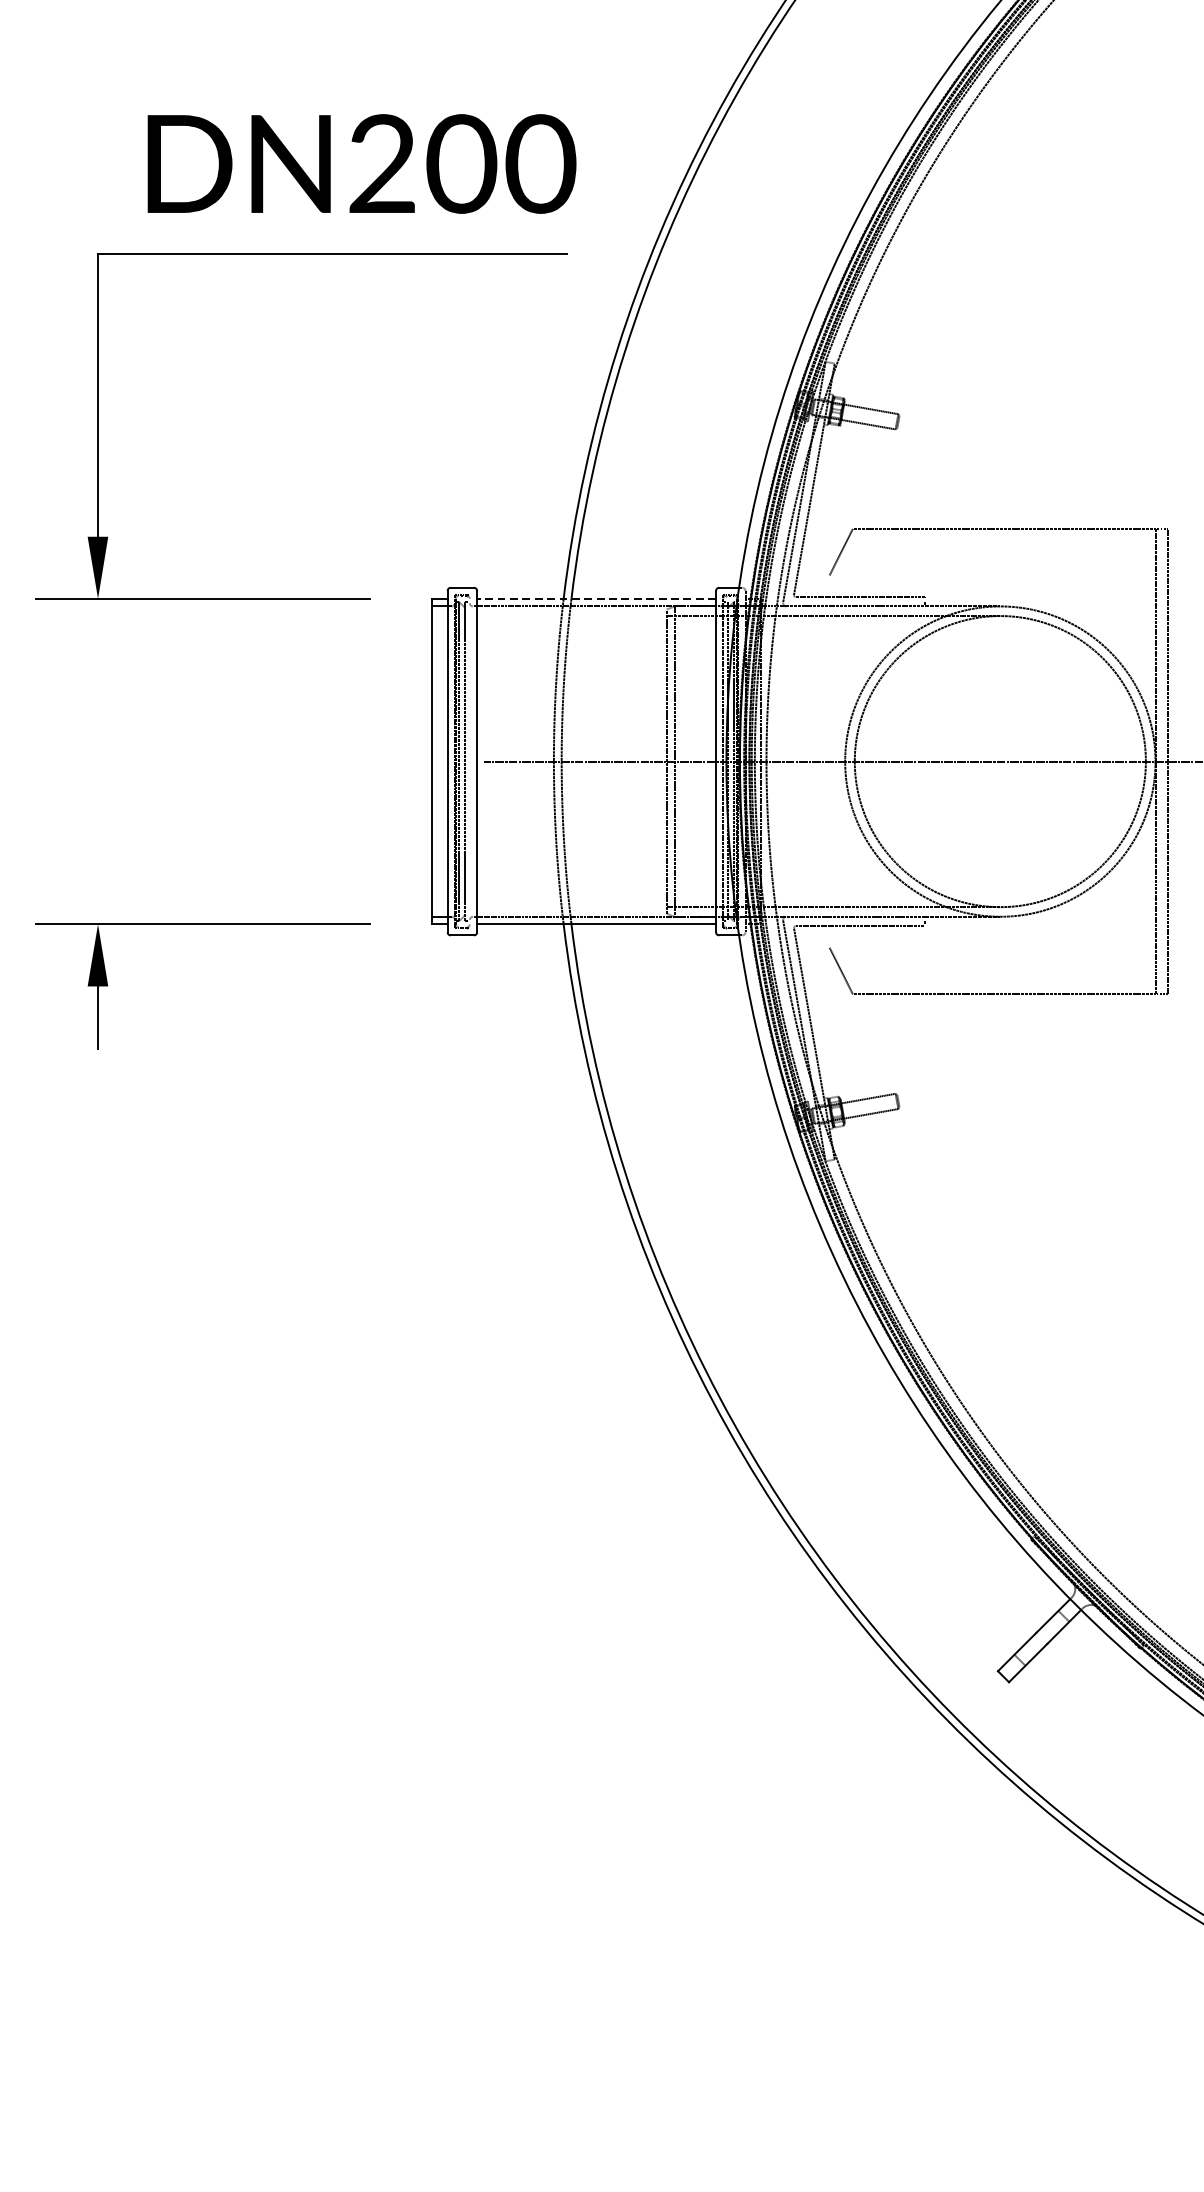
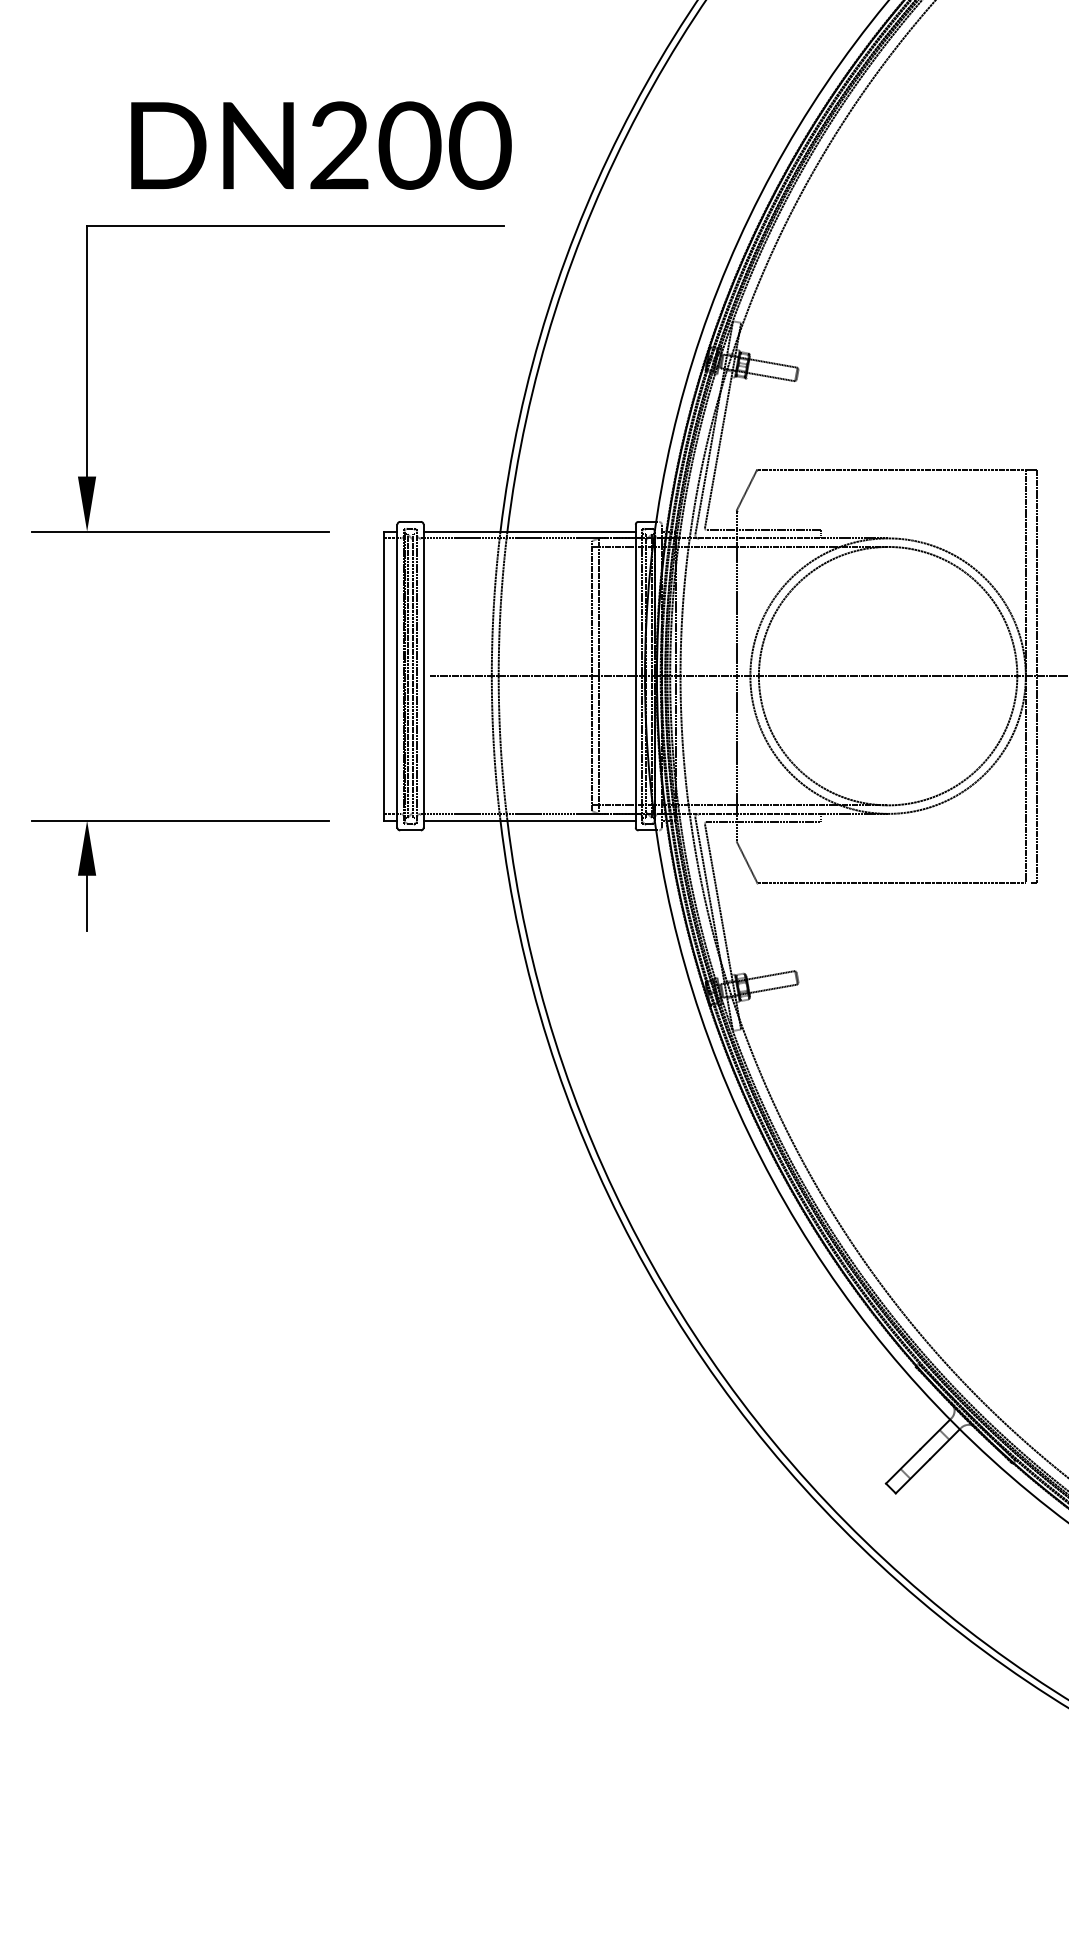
line: (596, 598) -> (529, 531), dashed -> solid
line: (470, 760) -> (417, 675), added
line: (829, 760) -> (736, 675), added

